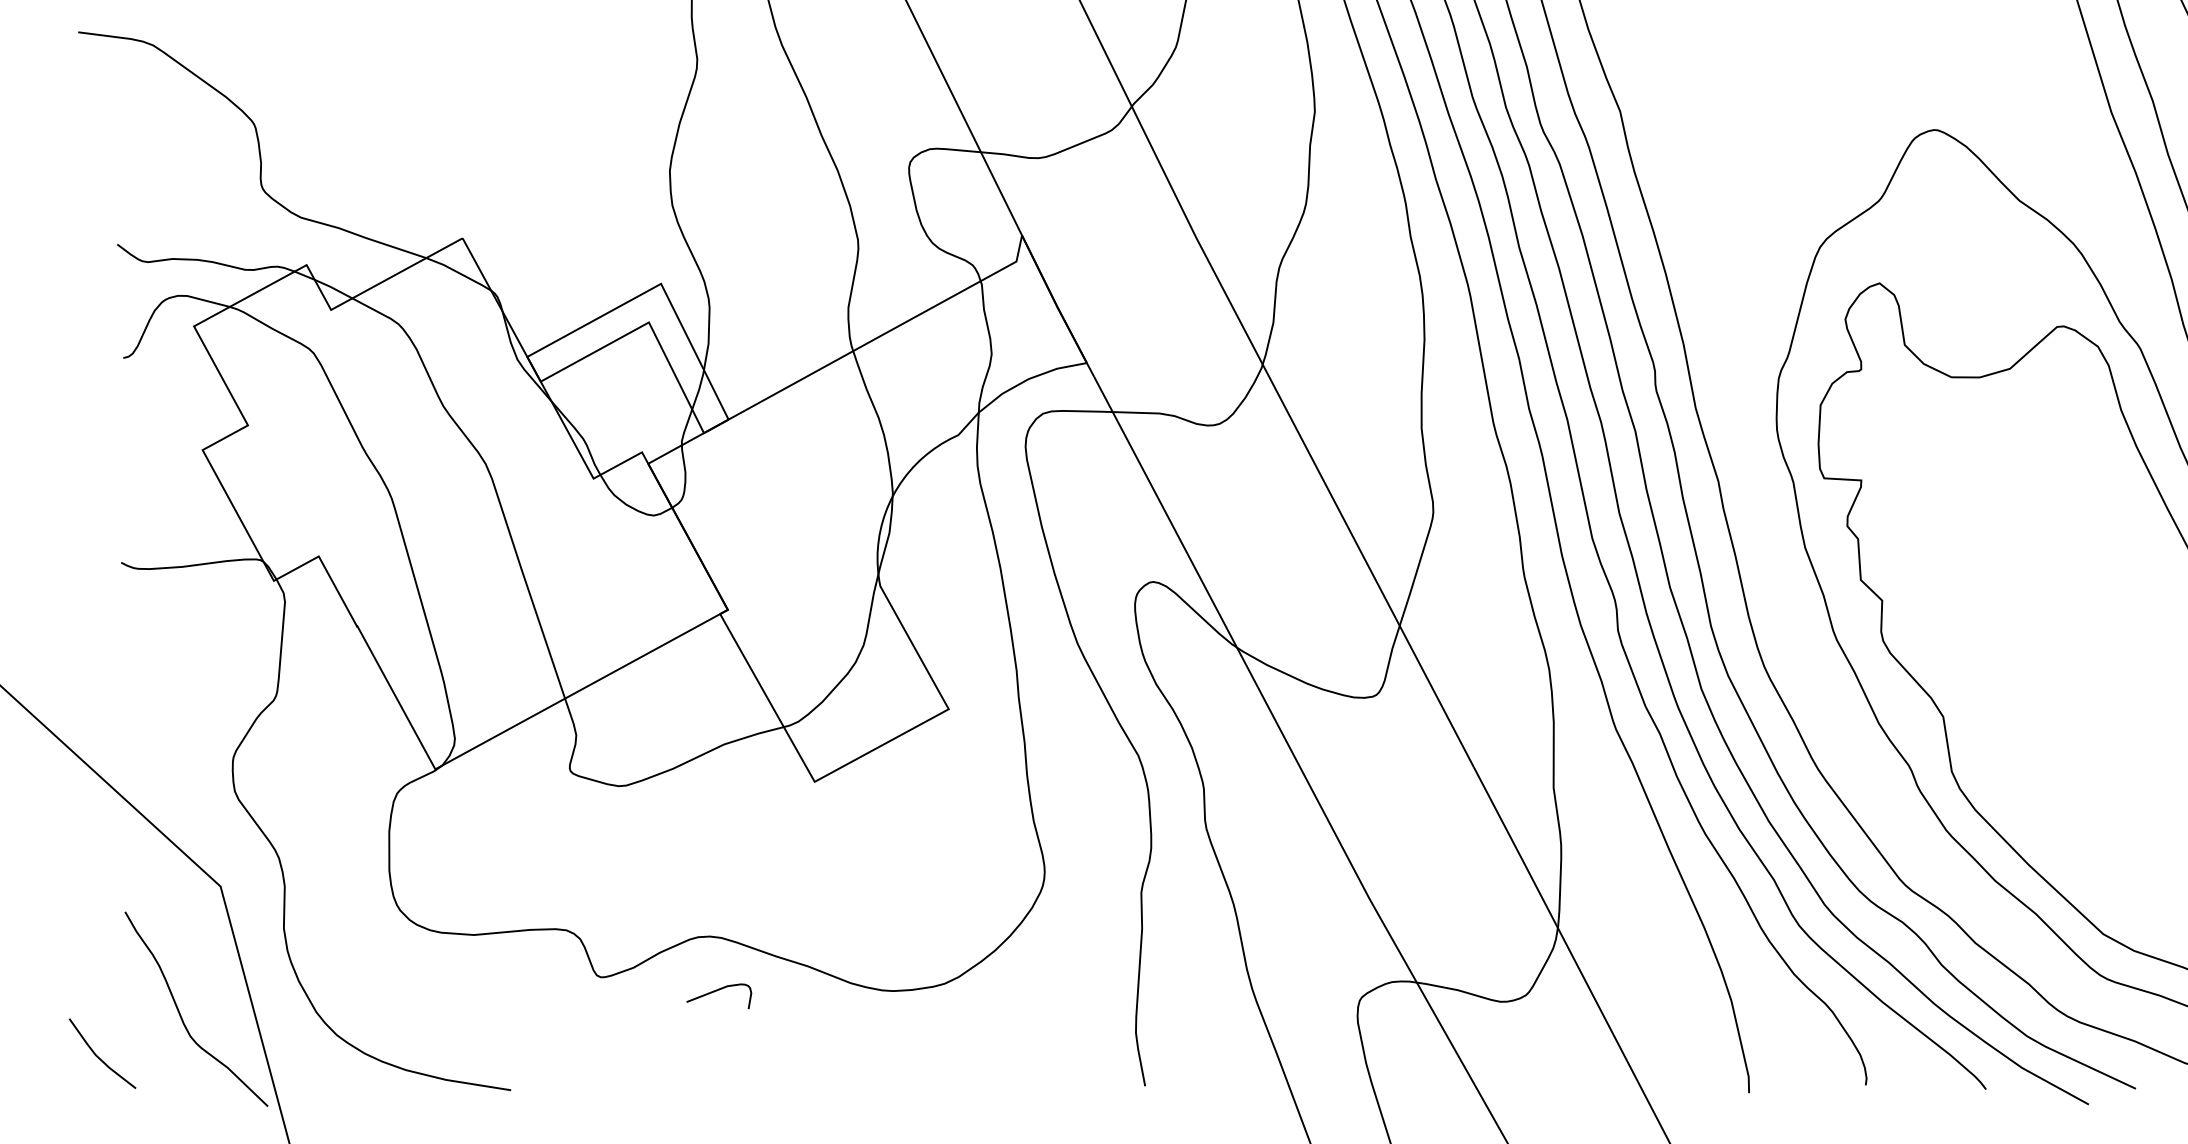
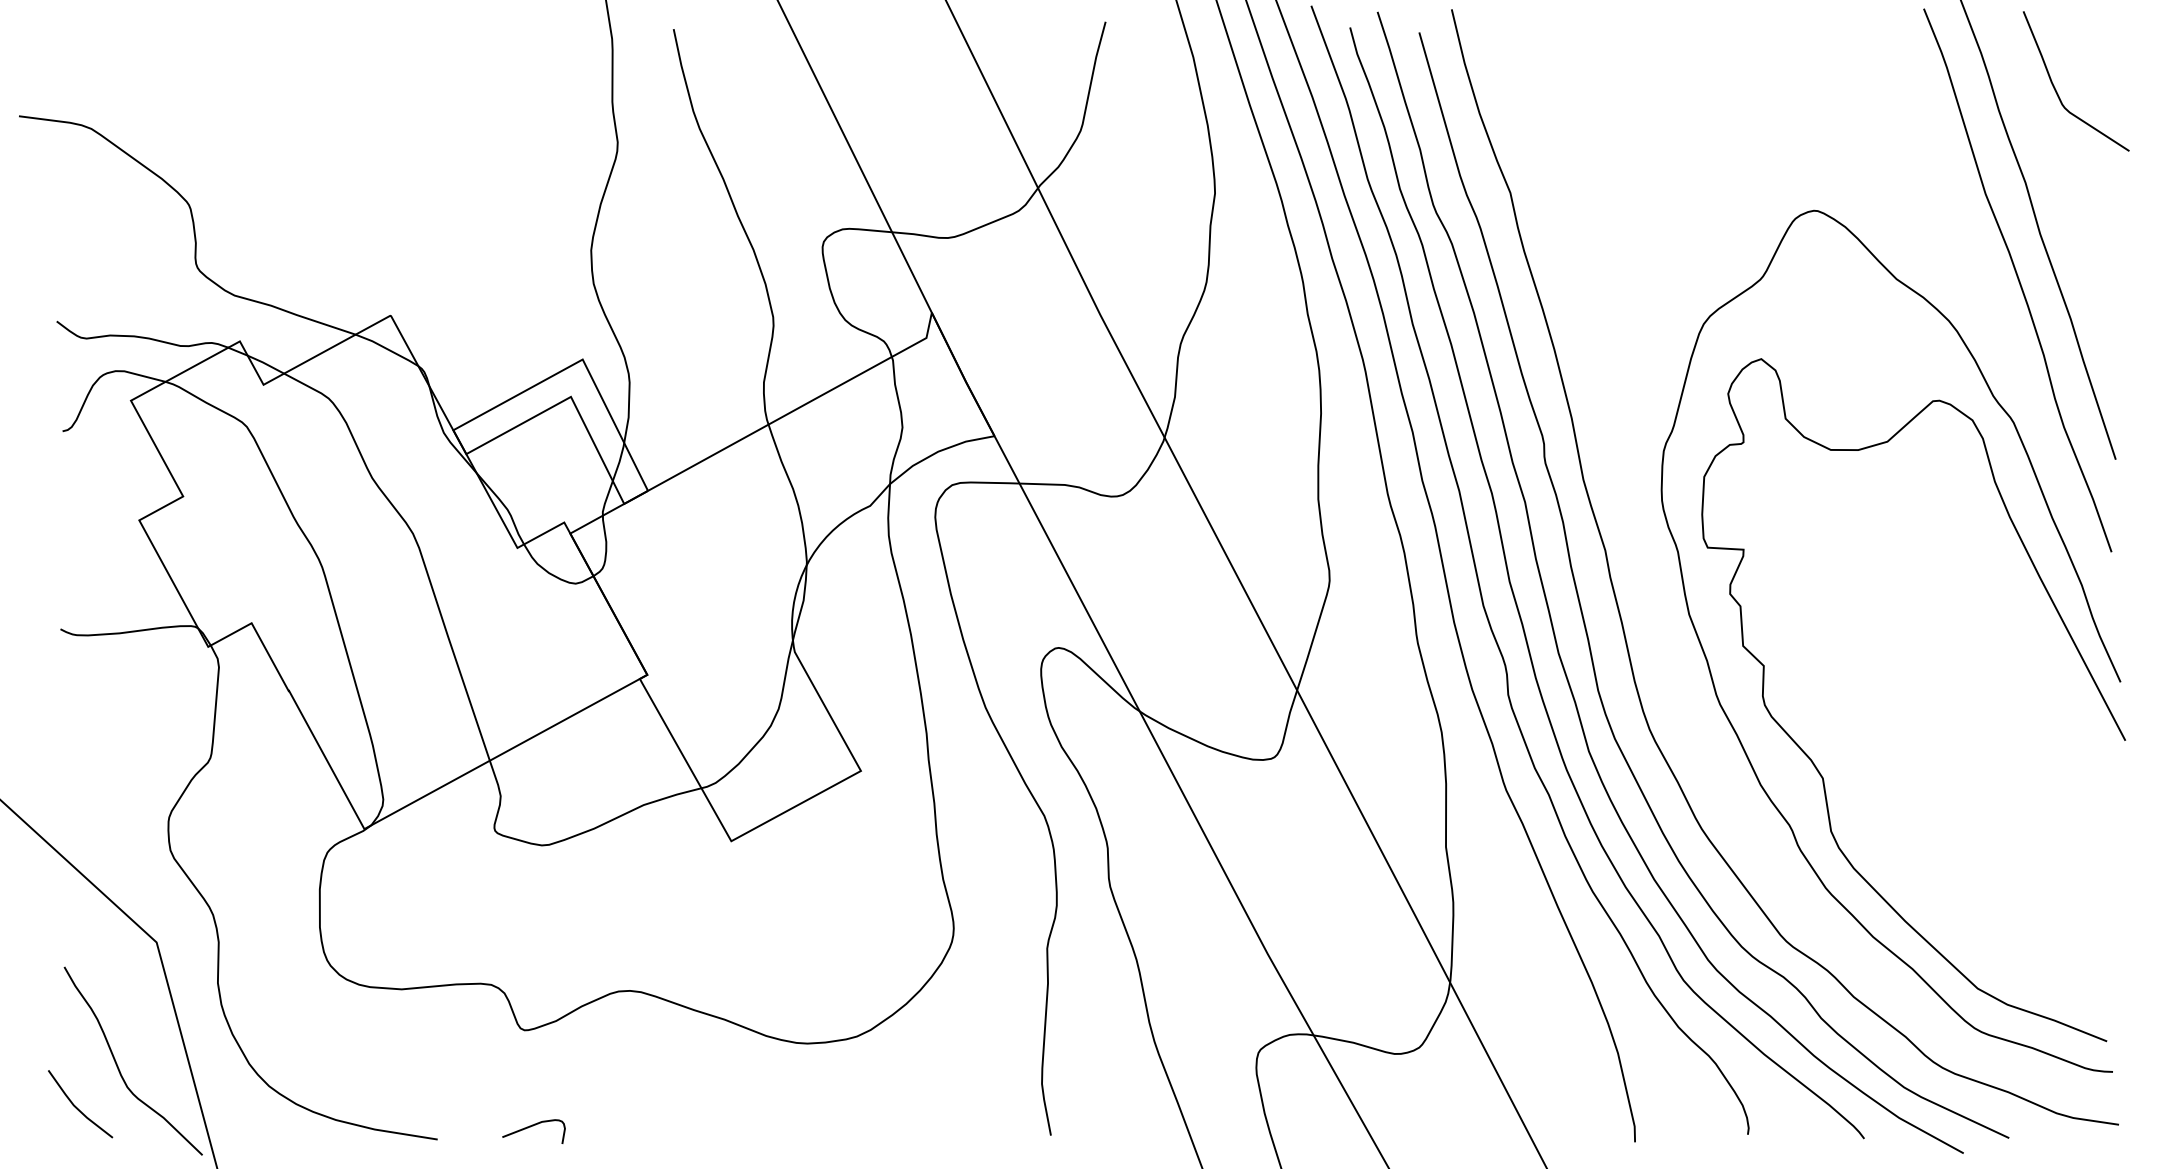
curve: (718, 990) -> (533, 1126), moved
line: (99, 1057) -> (77, 1107), moved

